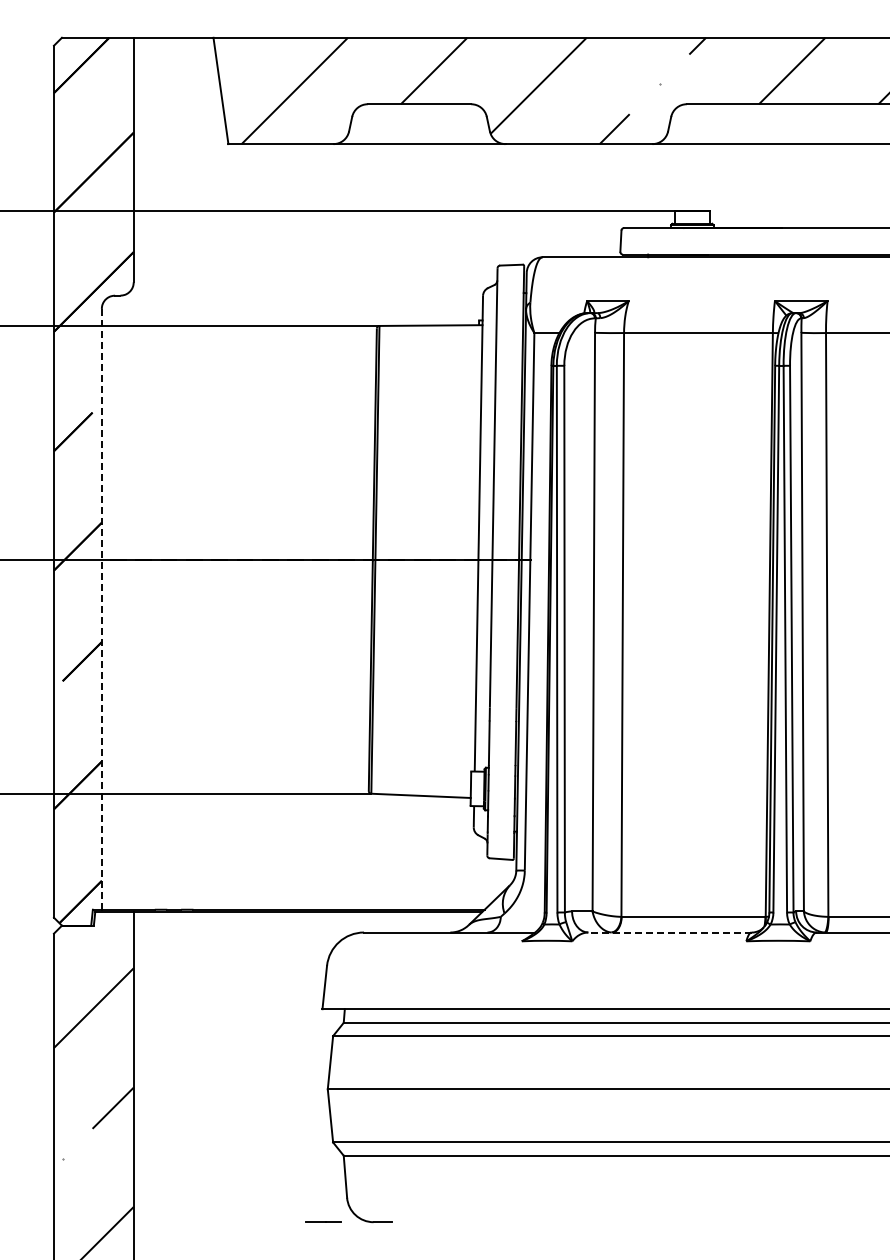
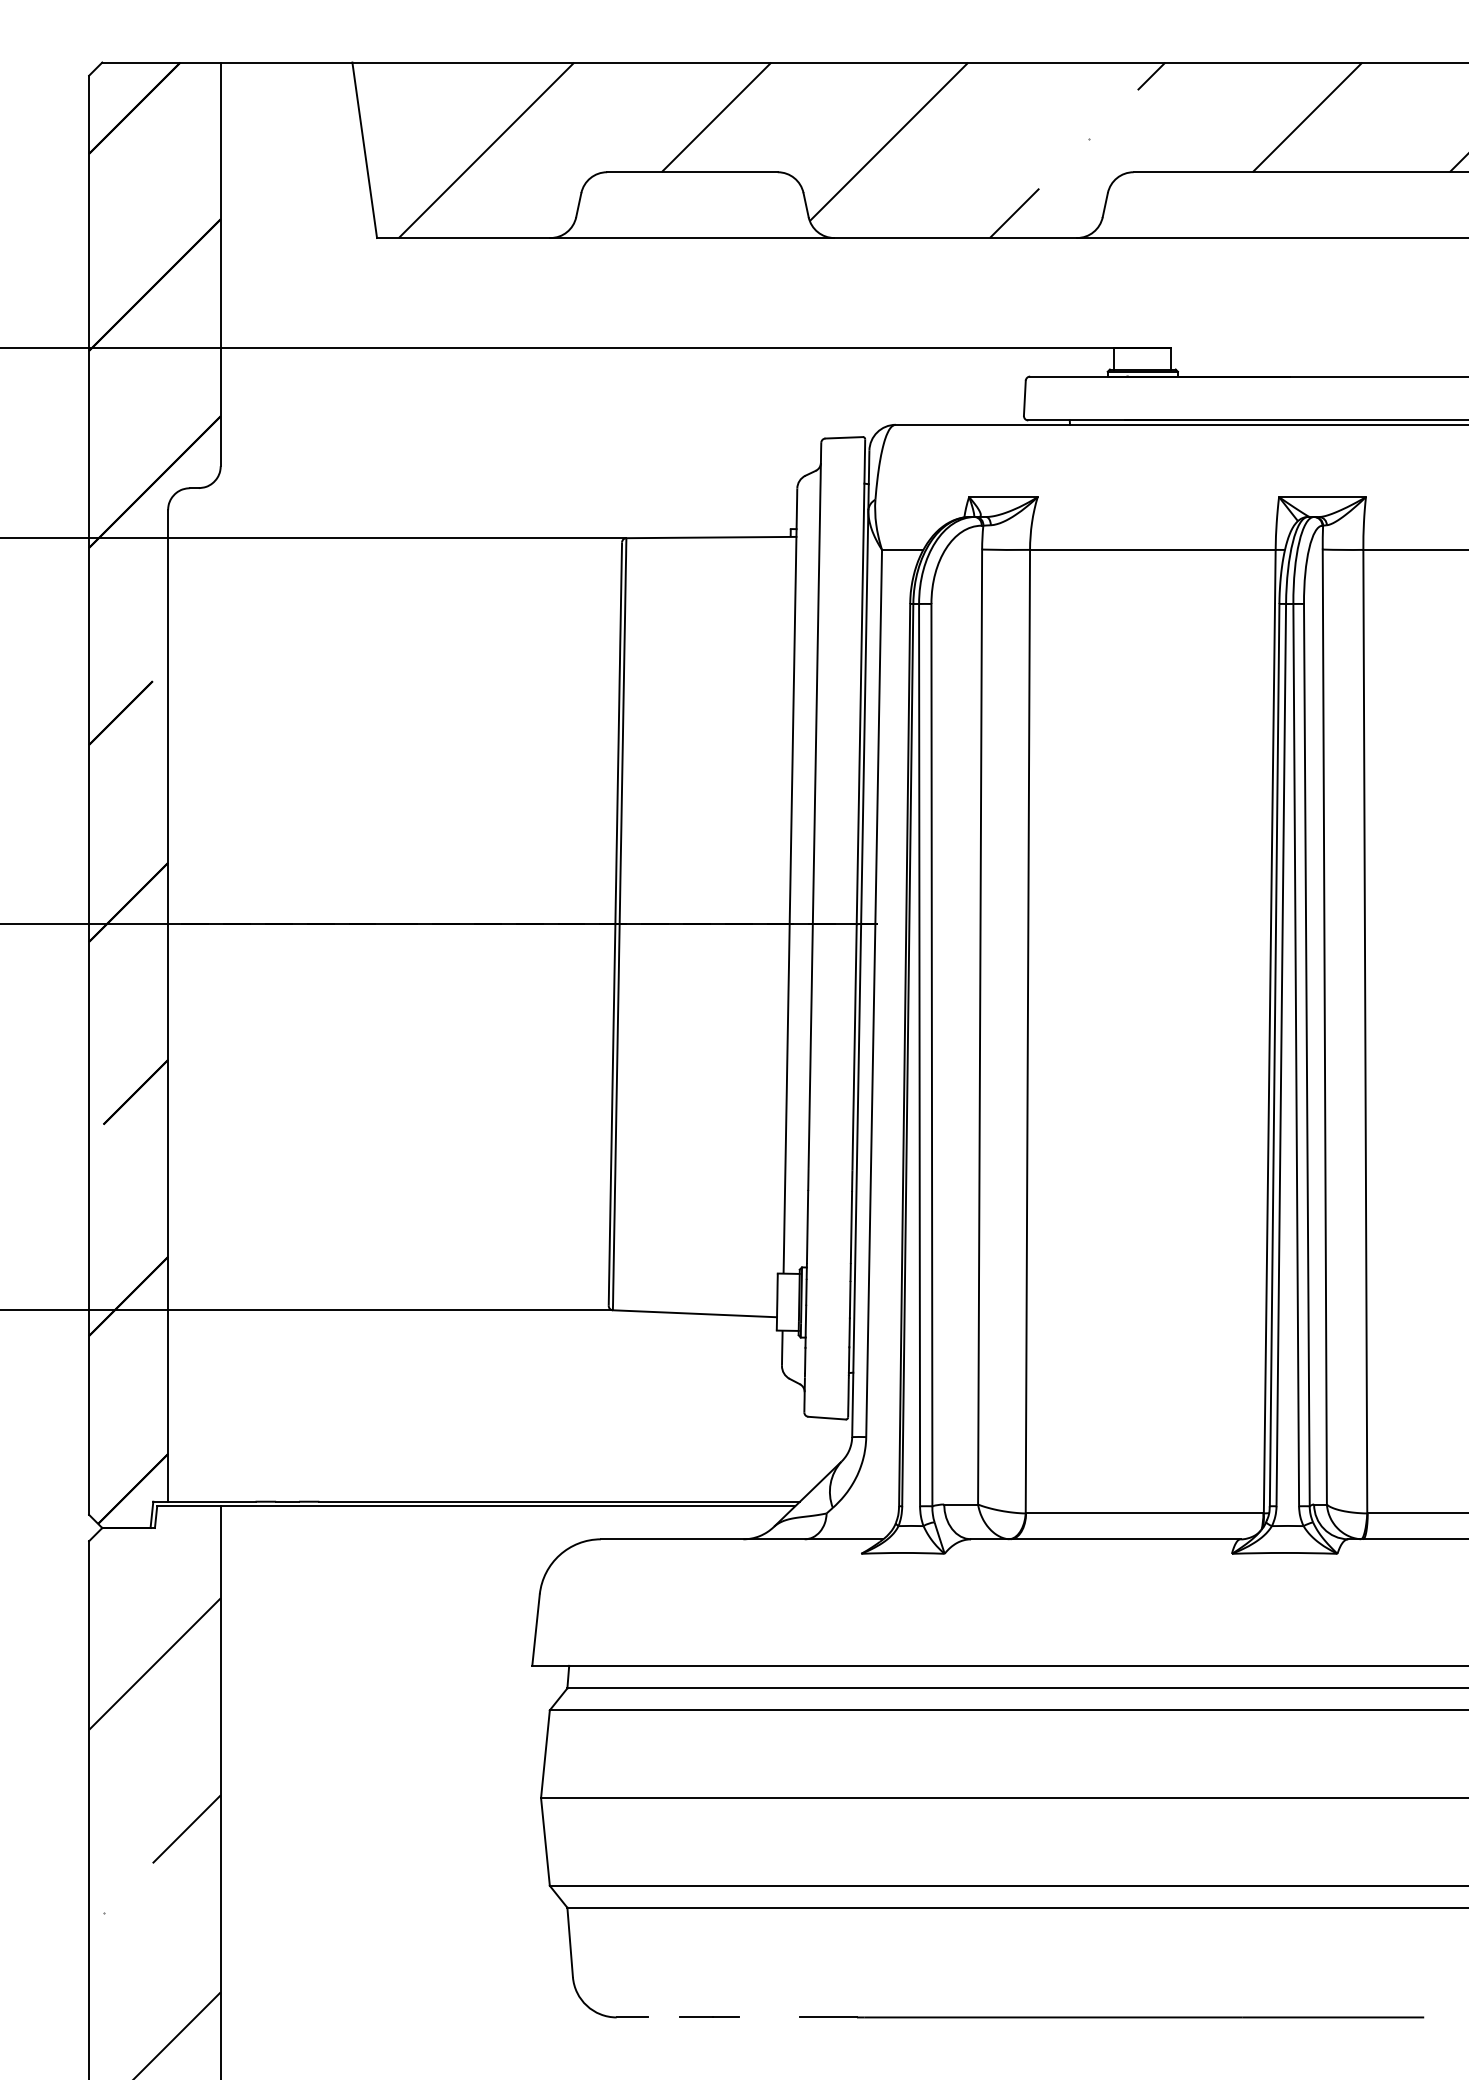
line: (101, 608) -> (167, 1004), dashed -> solid
line: (669, 932) -> (1105, 1539), dashed -> solid
line: (323, 1221) -> (708, 2016), moved
line: (673, 1222) -> (1111, 2017), added

